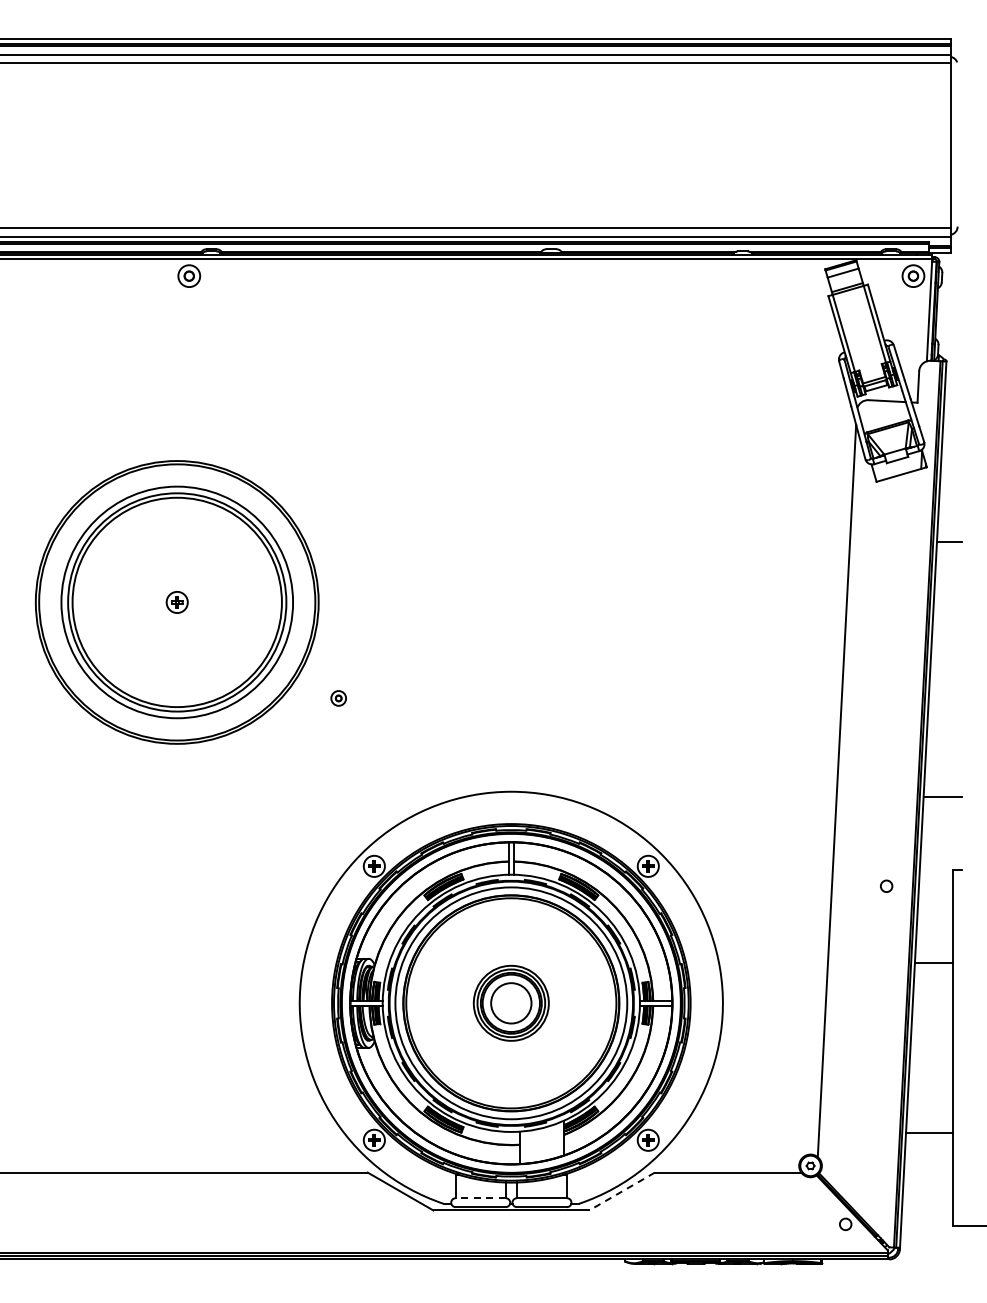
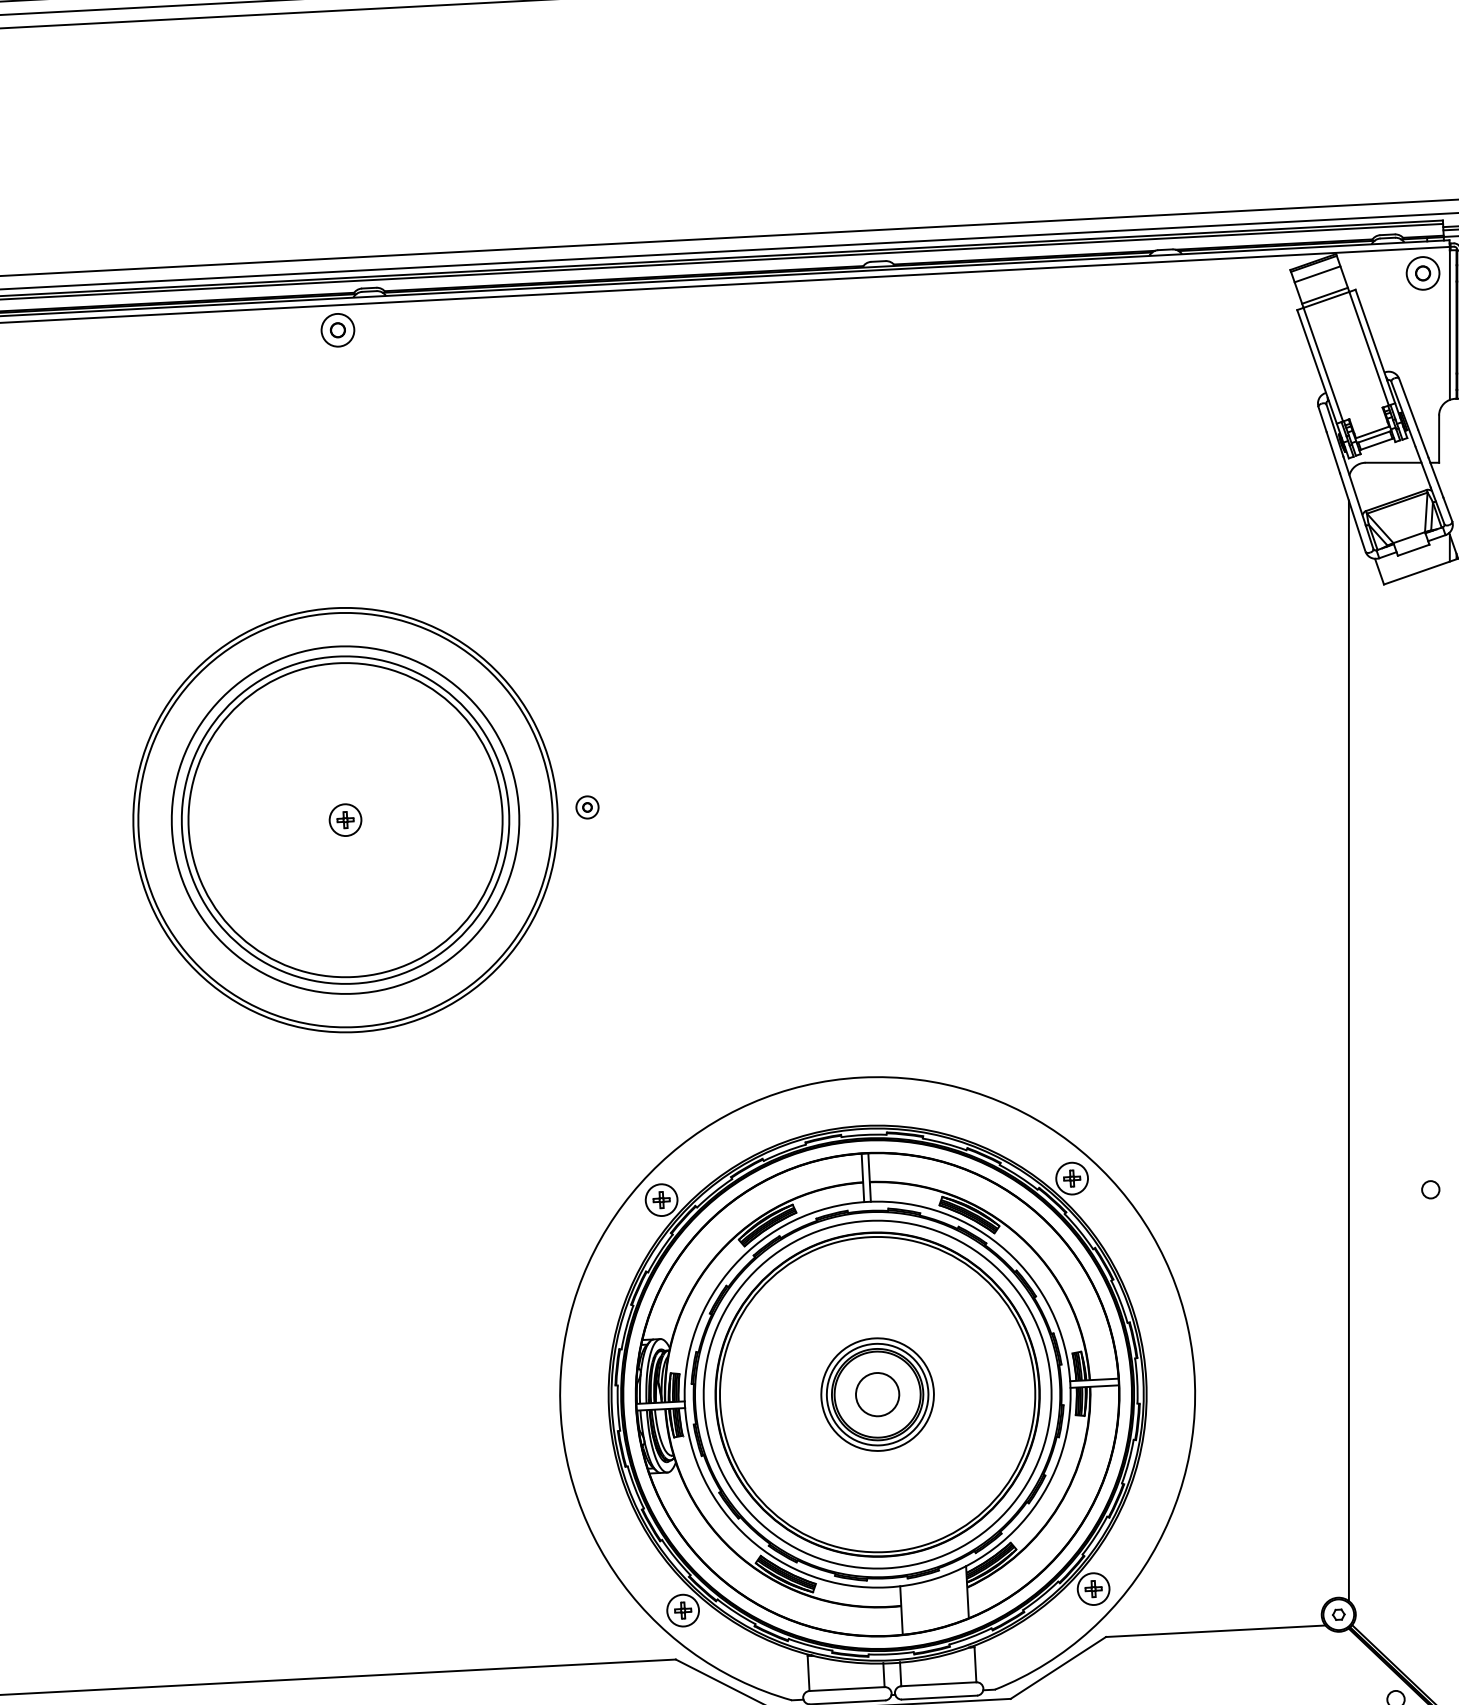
part: (338, 698) -> (587, 807), moved
circle: (510, 1002) -> (876, 1393), size x0.71
line: (622, 1191) -> (1058, 1667), dashed -> solid
line: (480, 1198) -> (846, 1689), dashed -> solid

